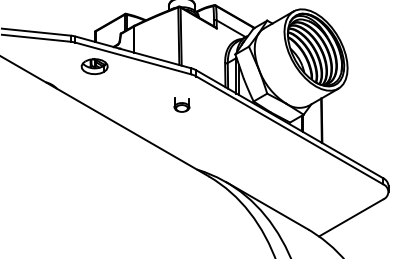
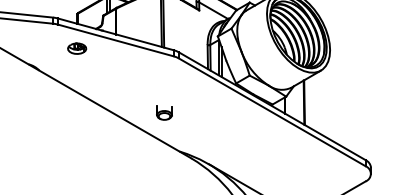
part: (94, 66) -> (77, 48), size x0.7
part: (181, 104) -> (164, 112), moved

